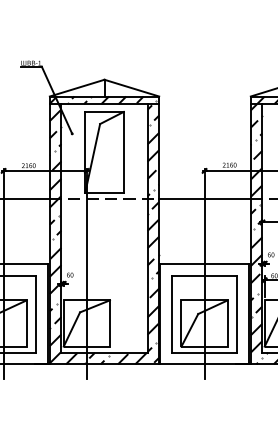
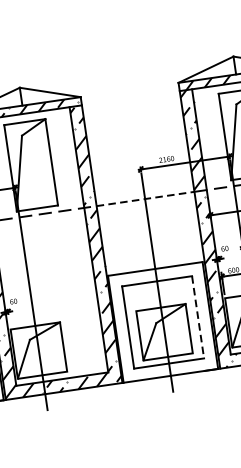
line: (205, 198) -> (146, 198), solid -> dashed
line: (237, 314) -> (198, 317), solid -> dashed

